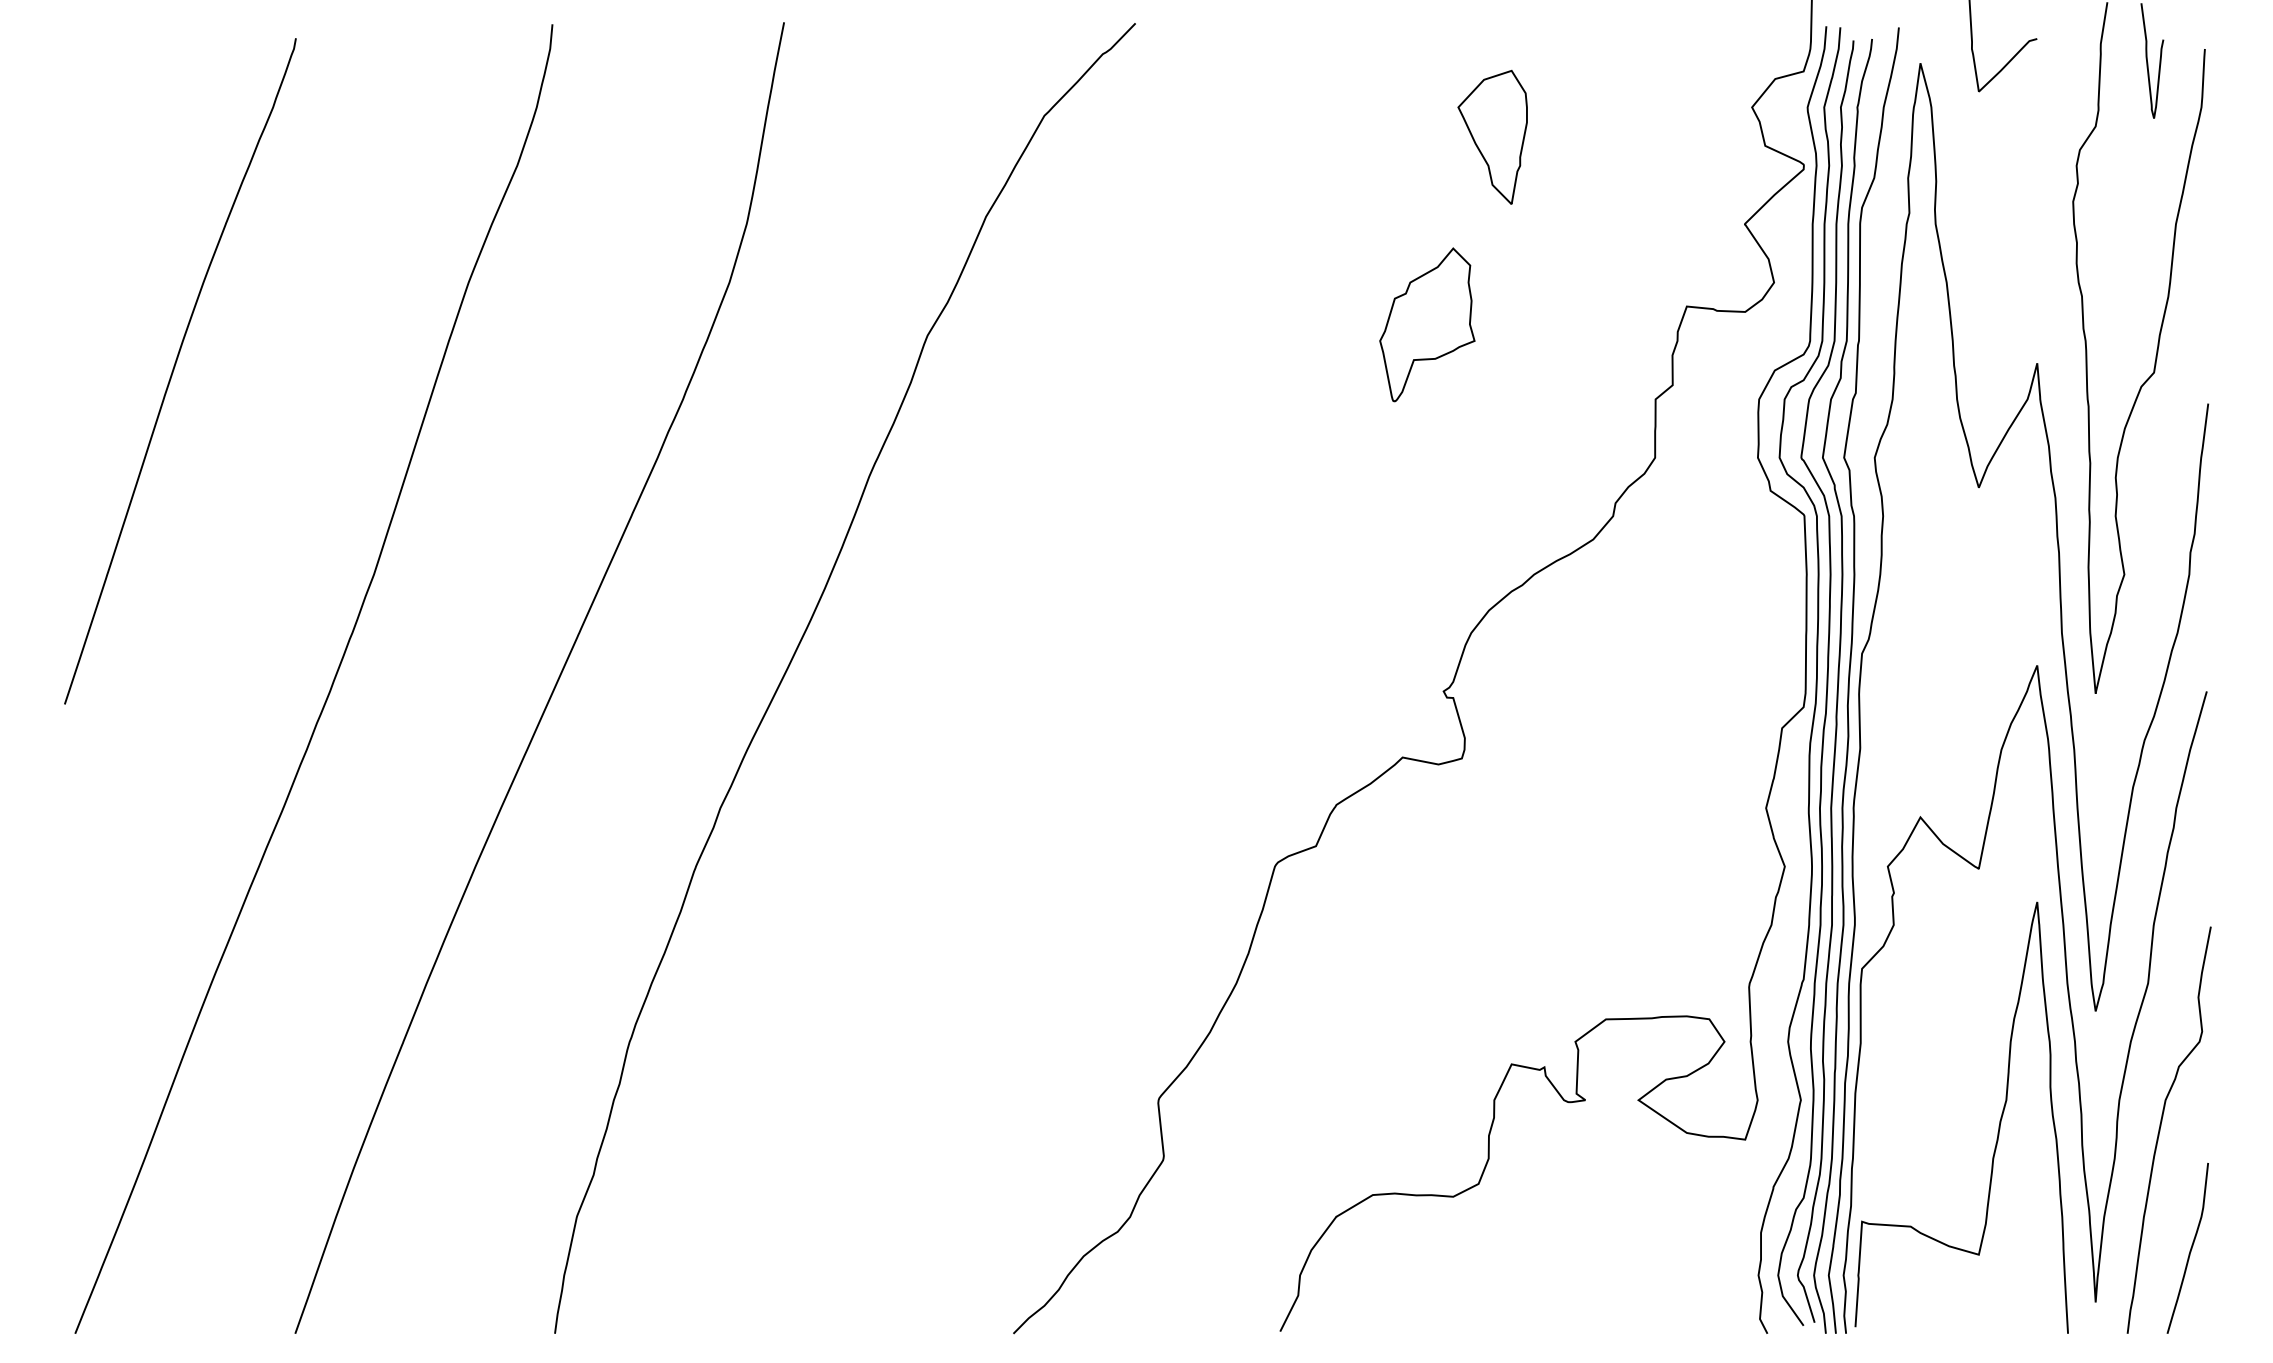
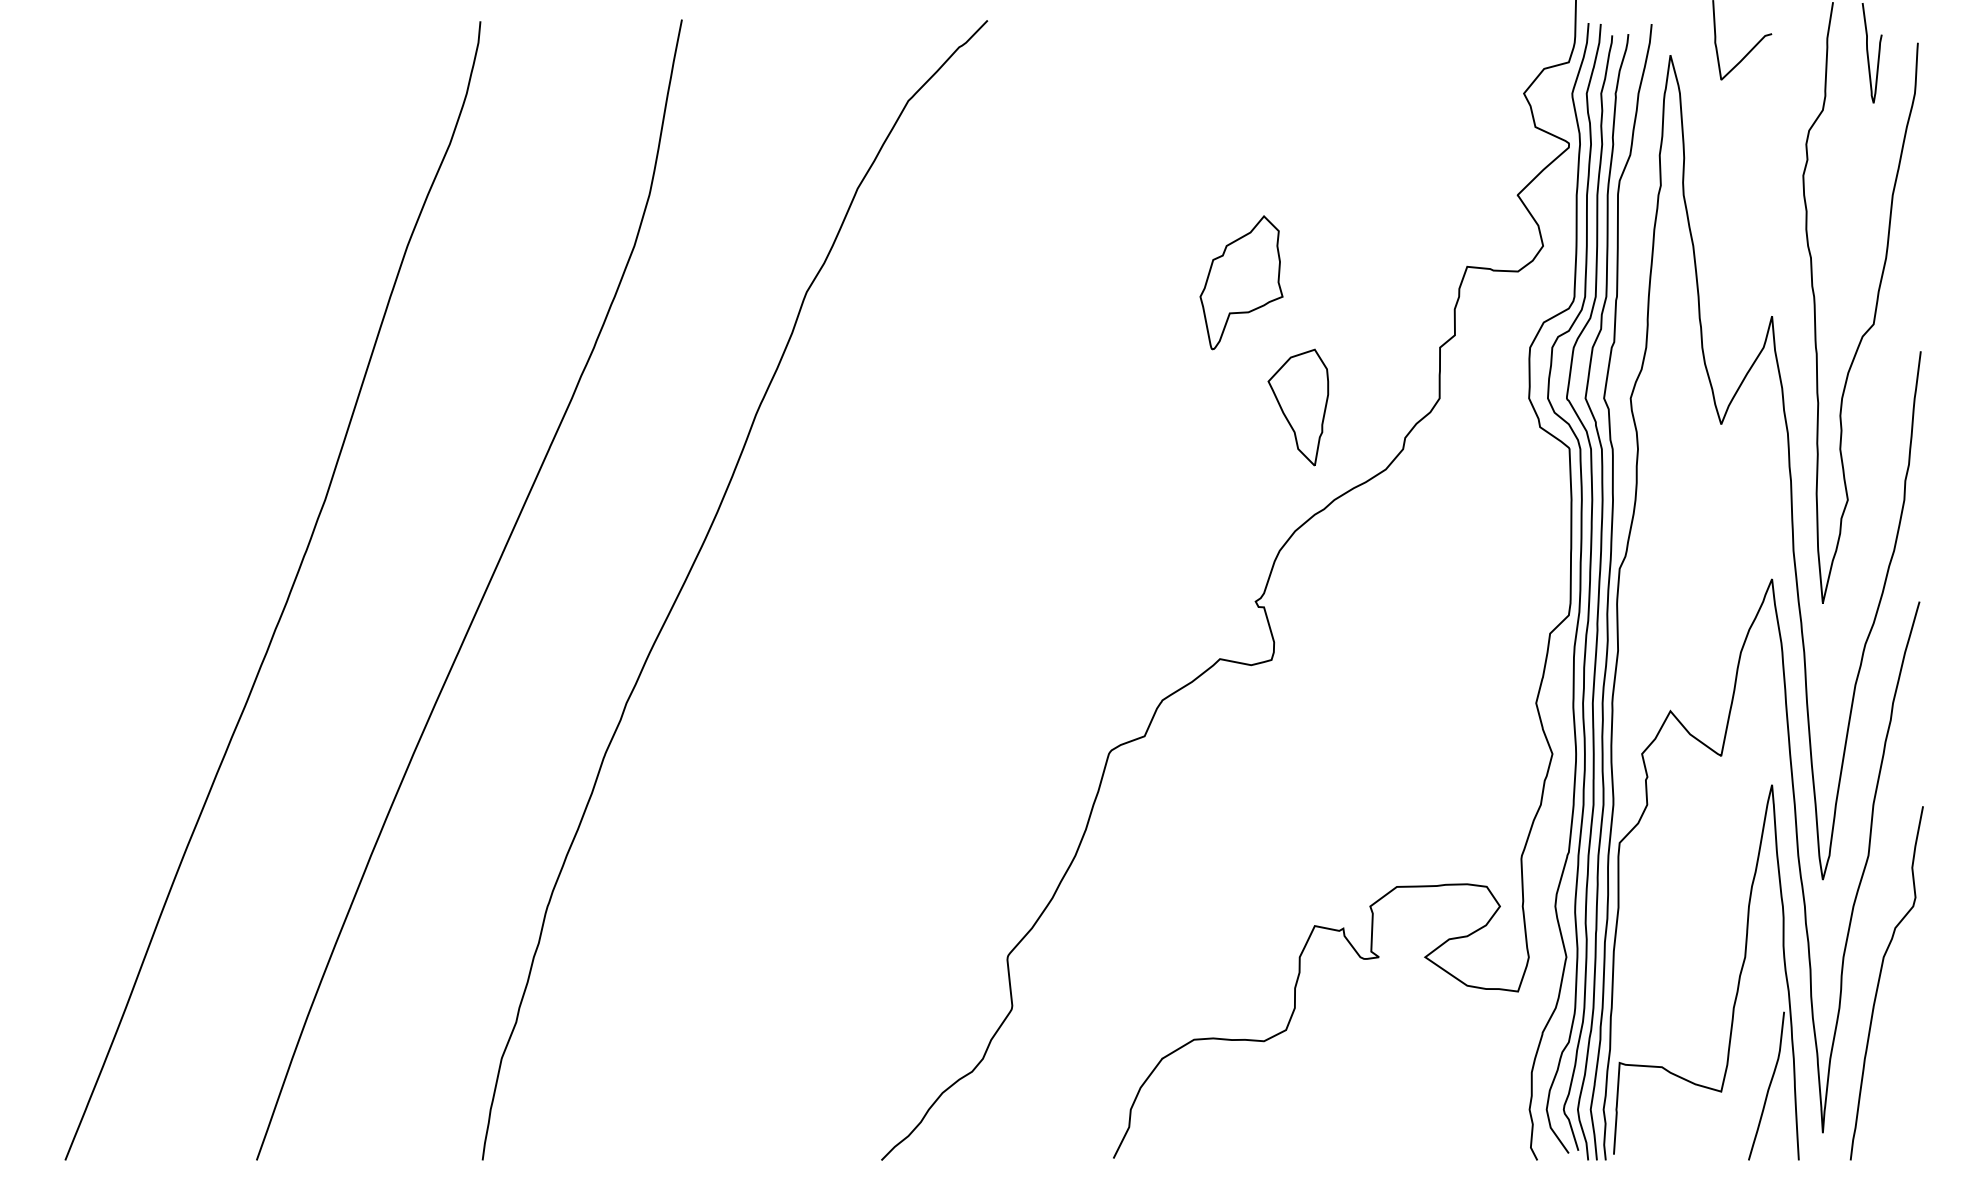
part: (1492, 136) -> (1298, 406), moved
curve: (174, 370) -> (151, 322), removed
curve: (2189, 1250) -> (1767, 1087), moved

